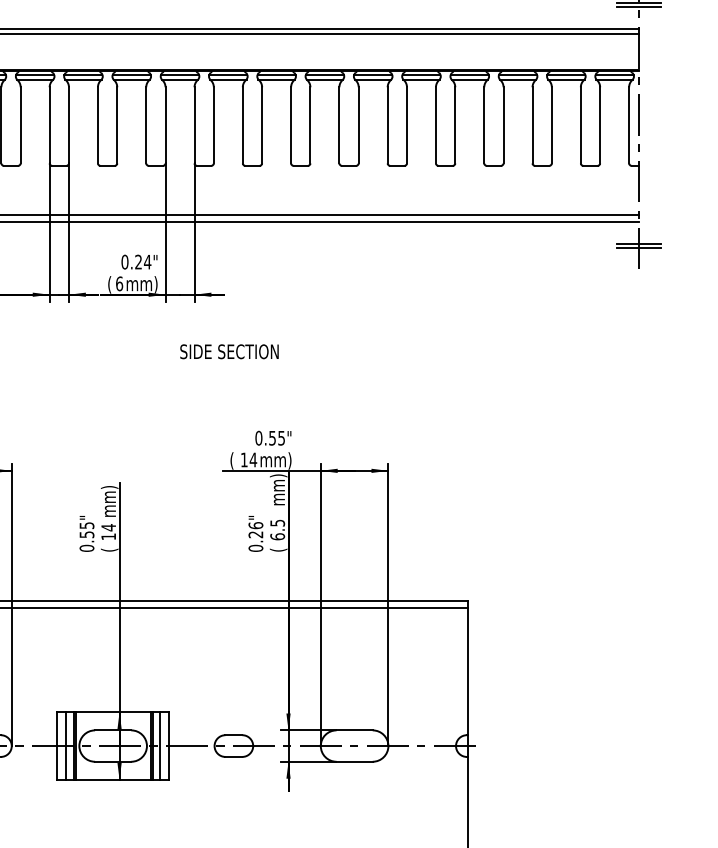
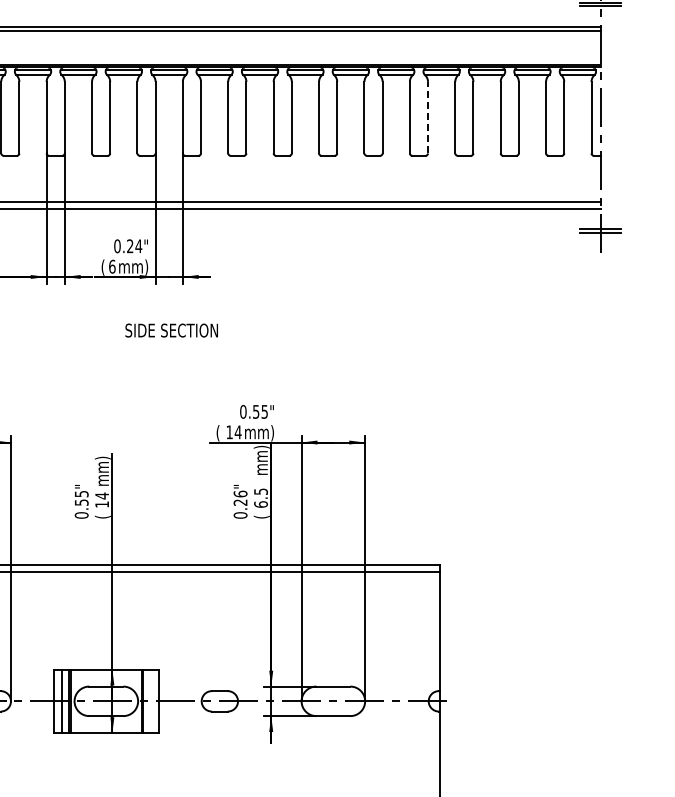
line: (455, 125) -> (428, 117), solid -> dashed
text: (229, 351) -> (171, 330), moved
line: (160, 746) -> (150, 701), removed

